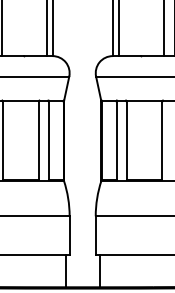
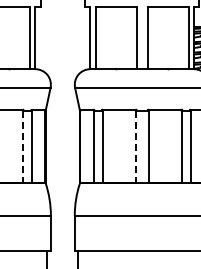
line: (38, 140) -> (22, 146), solid -> dashed
line: (162, 140) -> (135, 146), solid -> dashed

